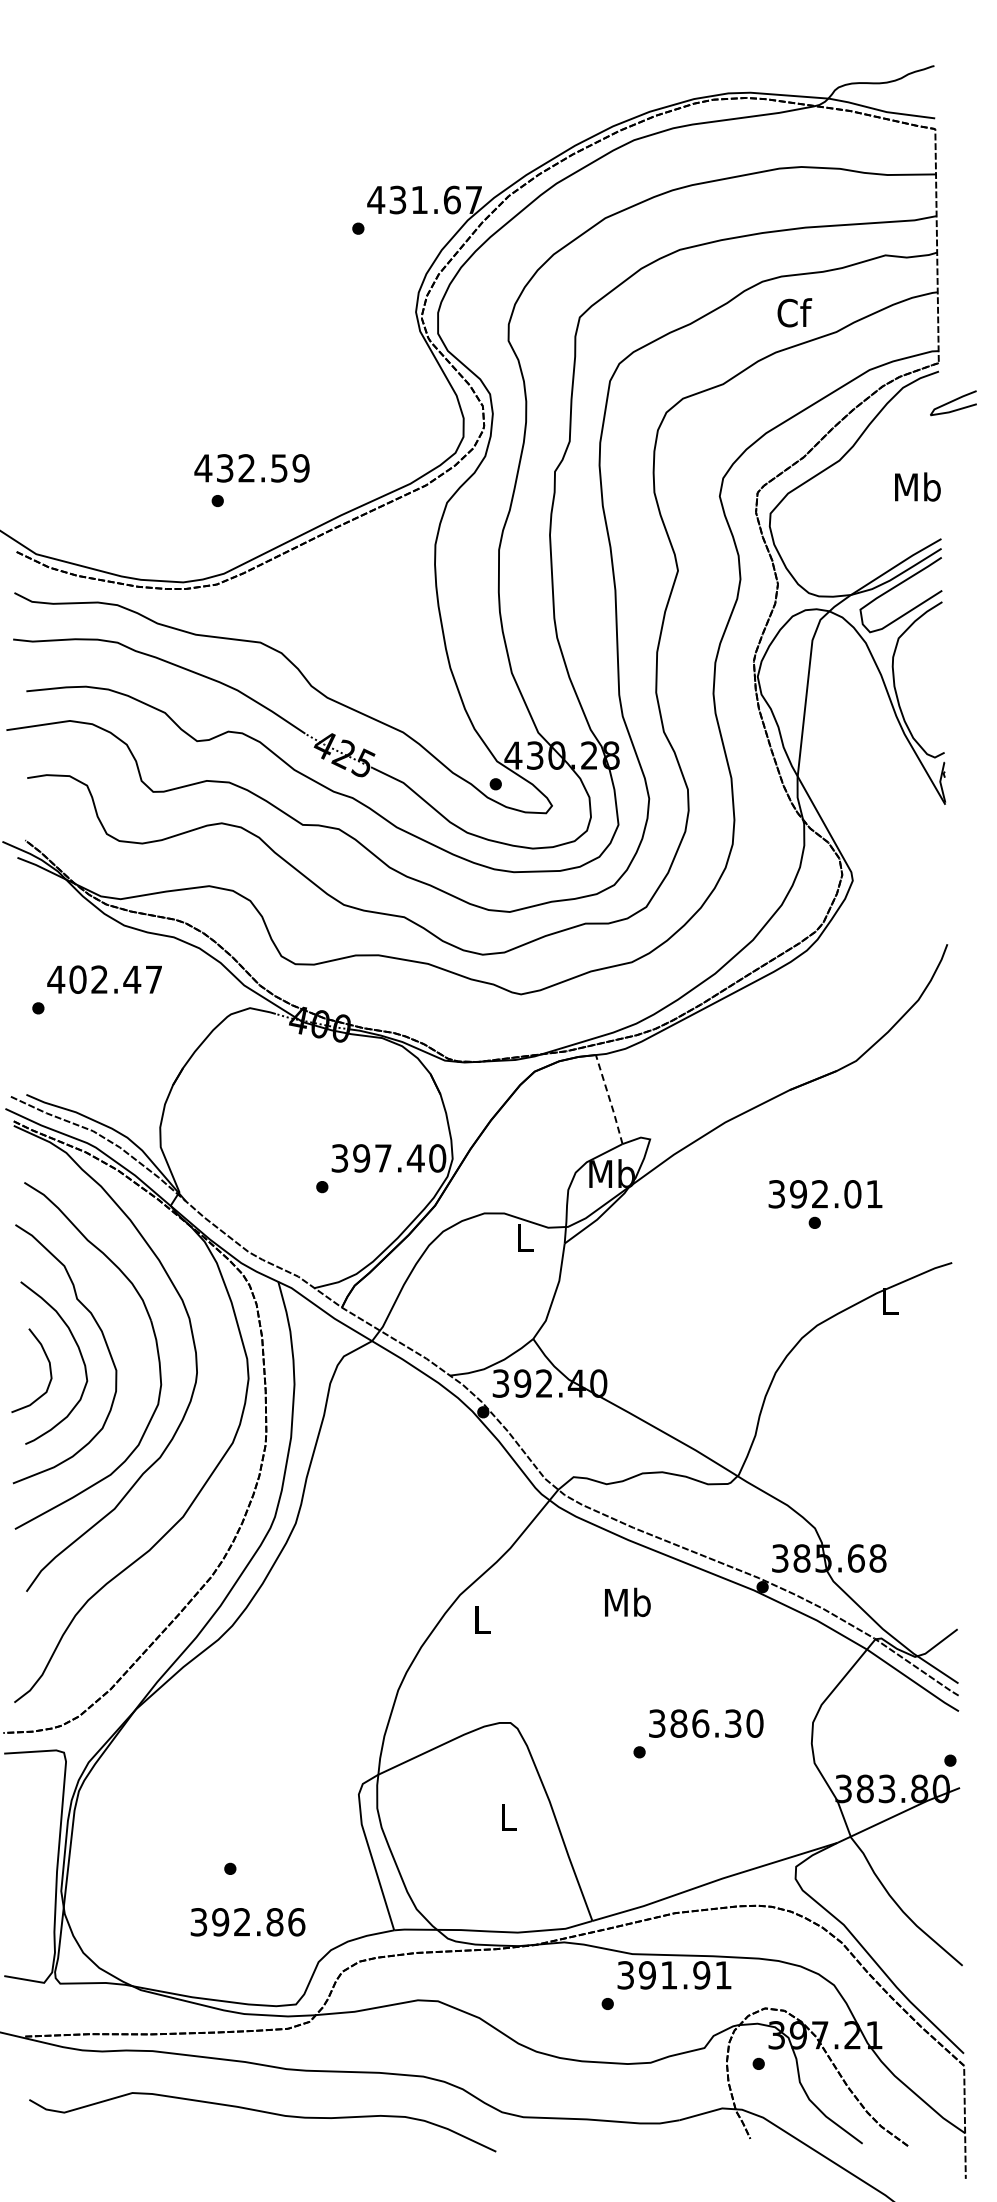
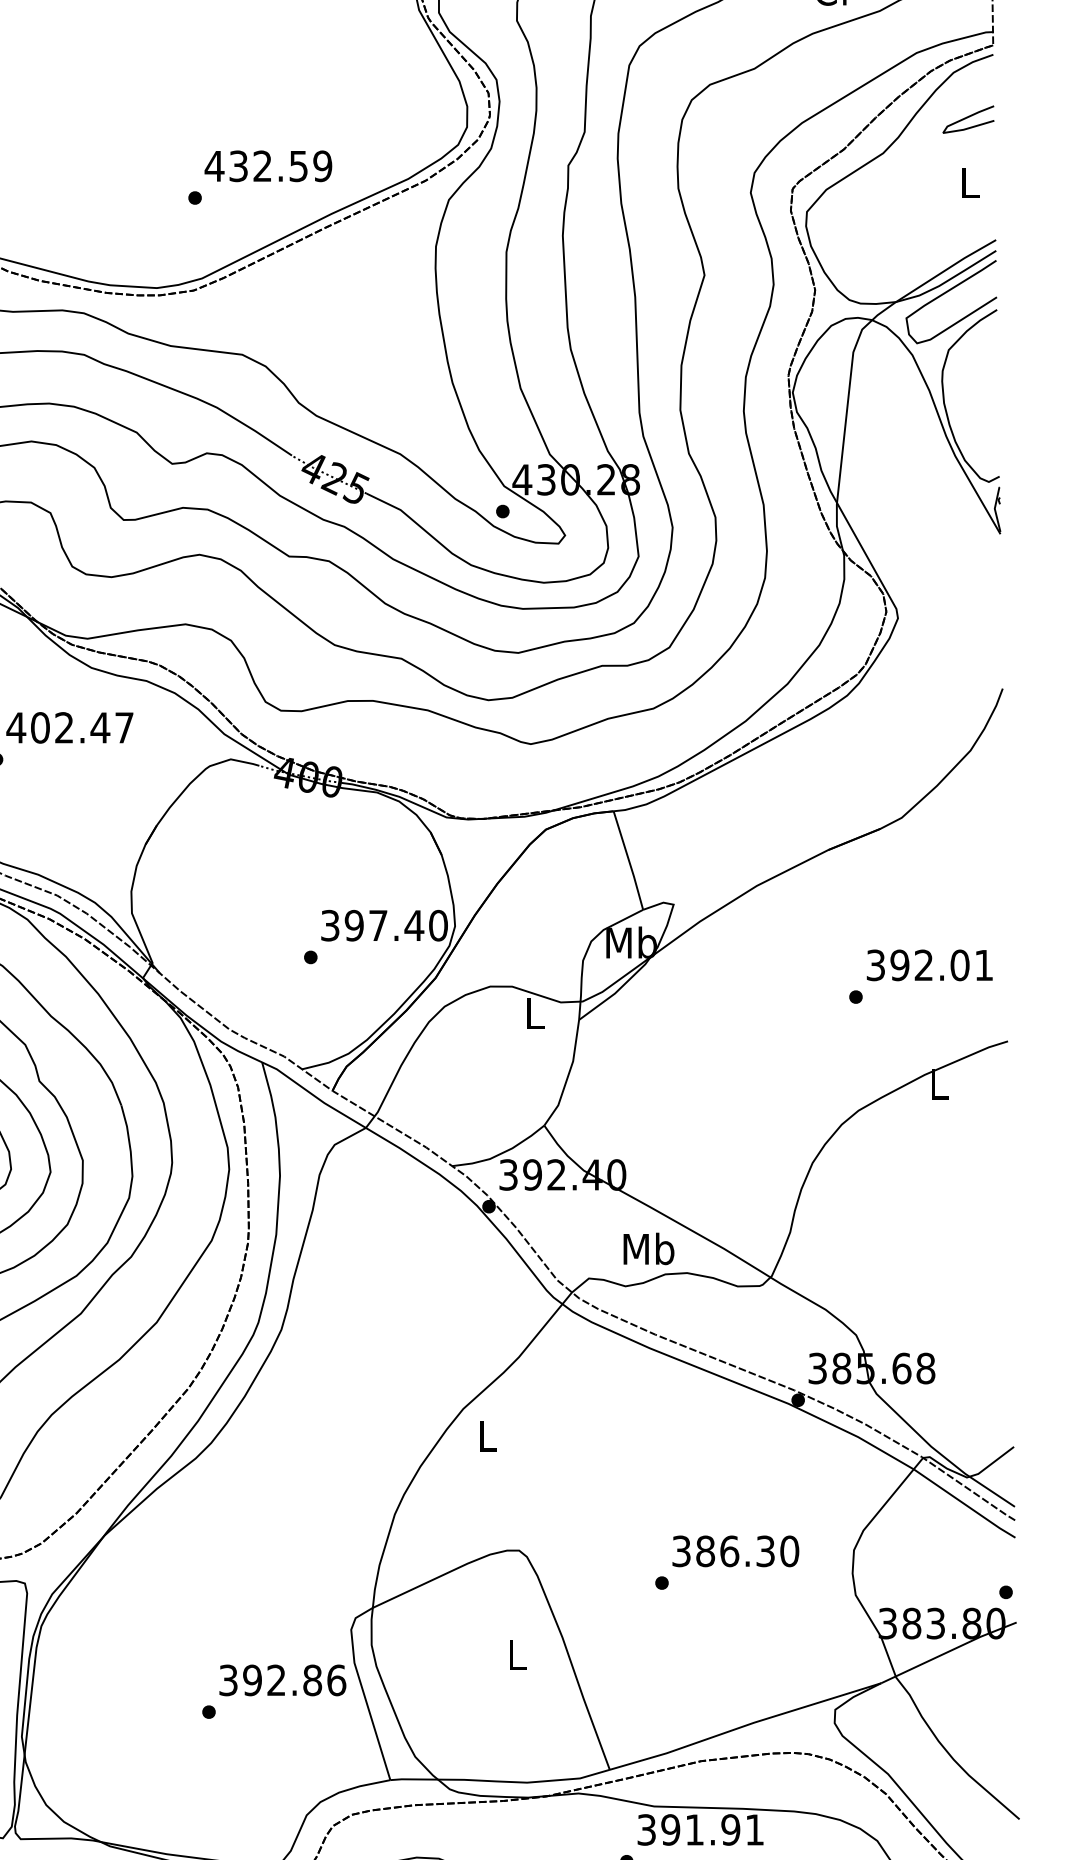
curve: (952, 402) -> (967, 118), moved
text: (251, 468) -> (267, 166), moved
text: (917, 486) -> (969, 181), Mb -> L
line: (609, 1099) -> (628, 860), dashed -> solid
text: (825, 1194) -> (929, 965), moved
text: (627, 1601) -> (648, 1247), moved
text: (247, 1922) -> (282, 1680), moved

